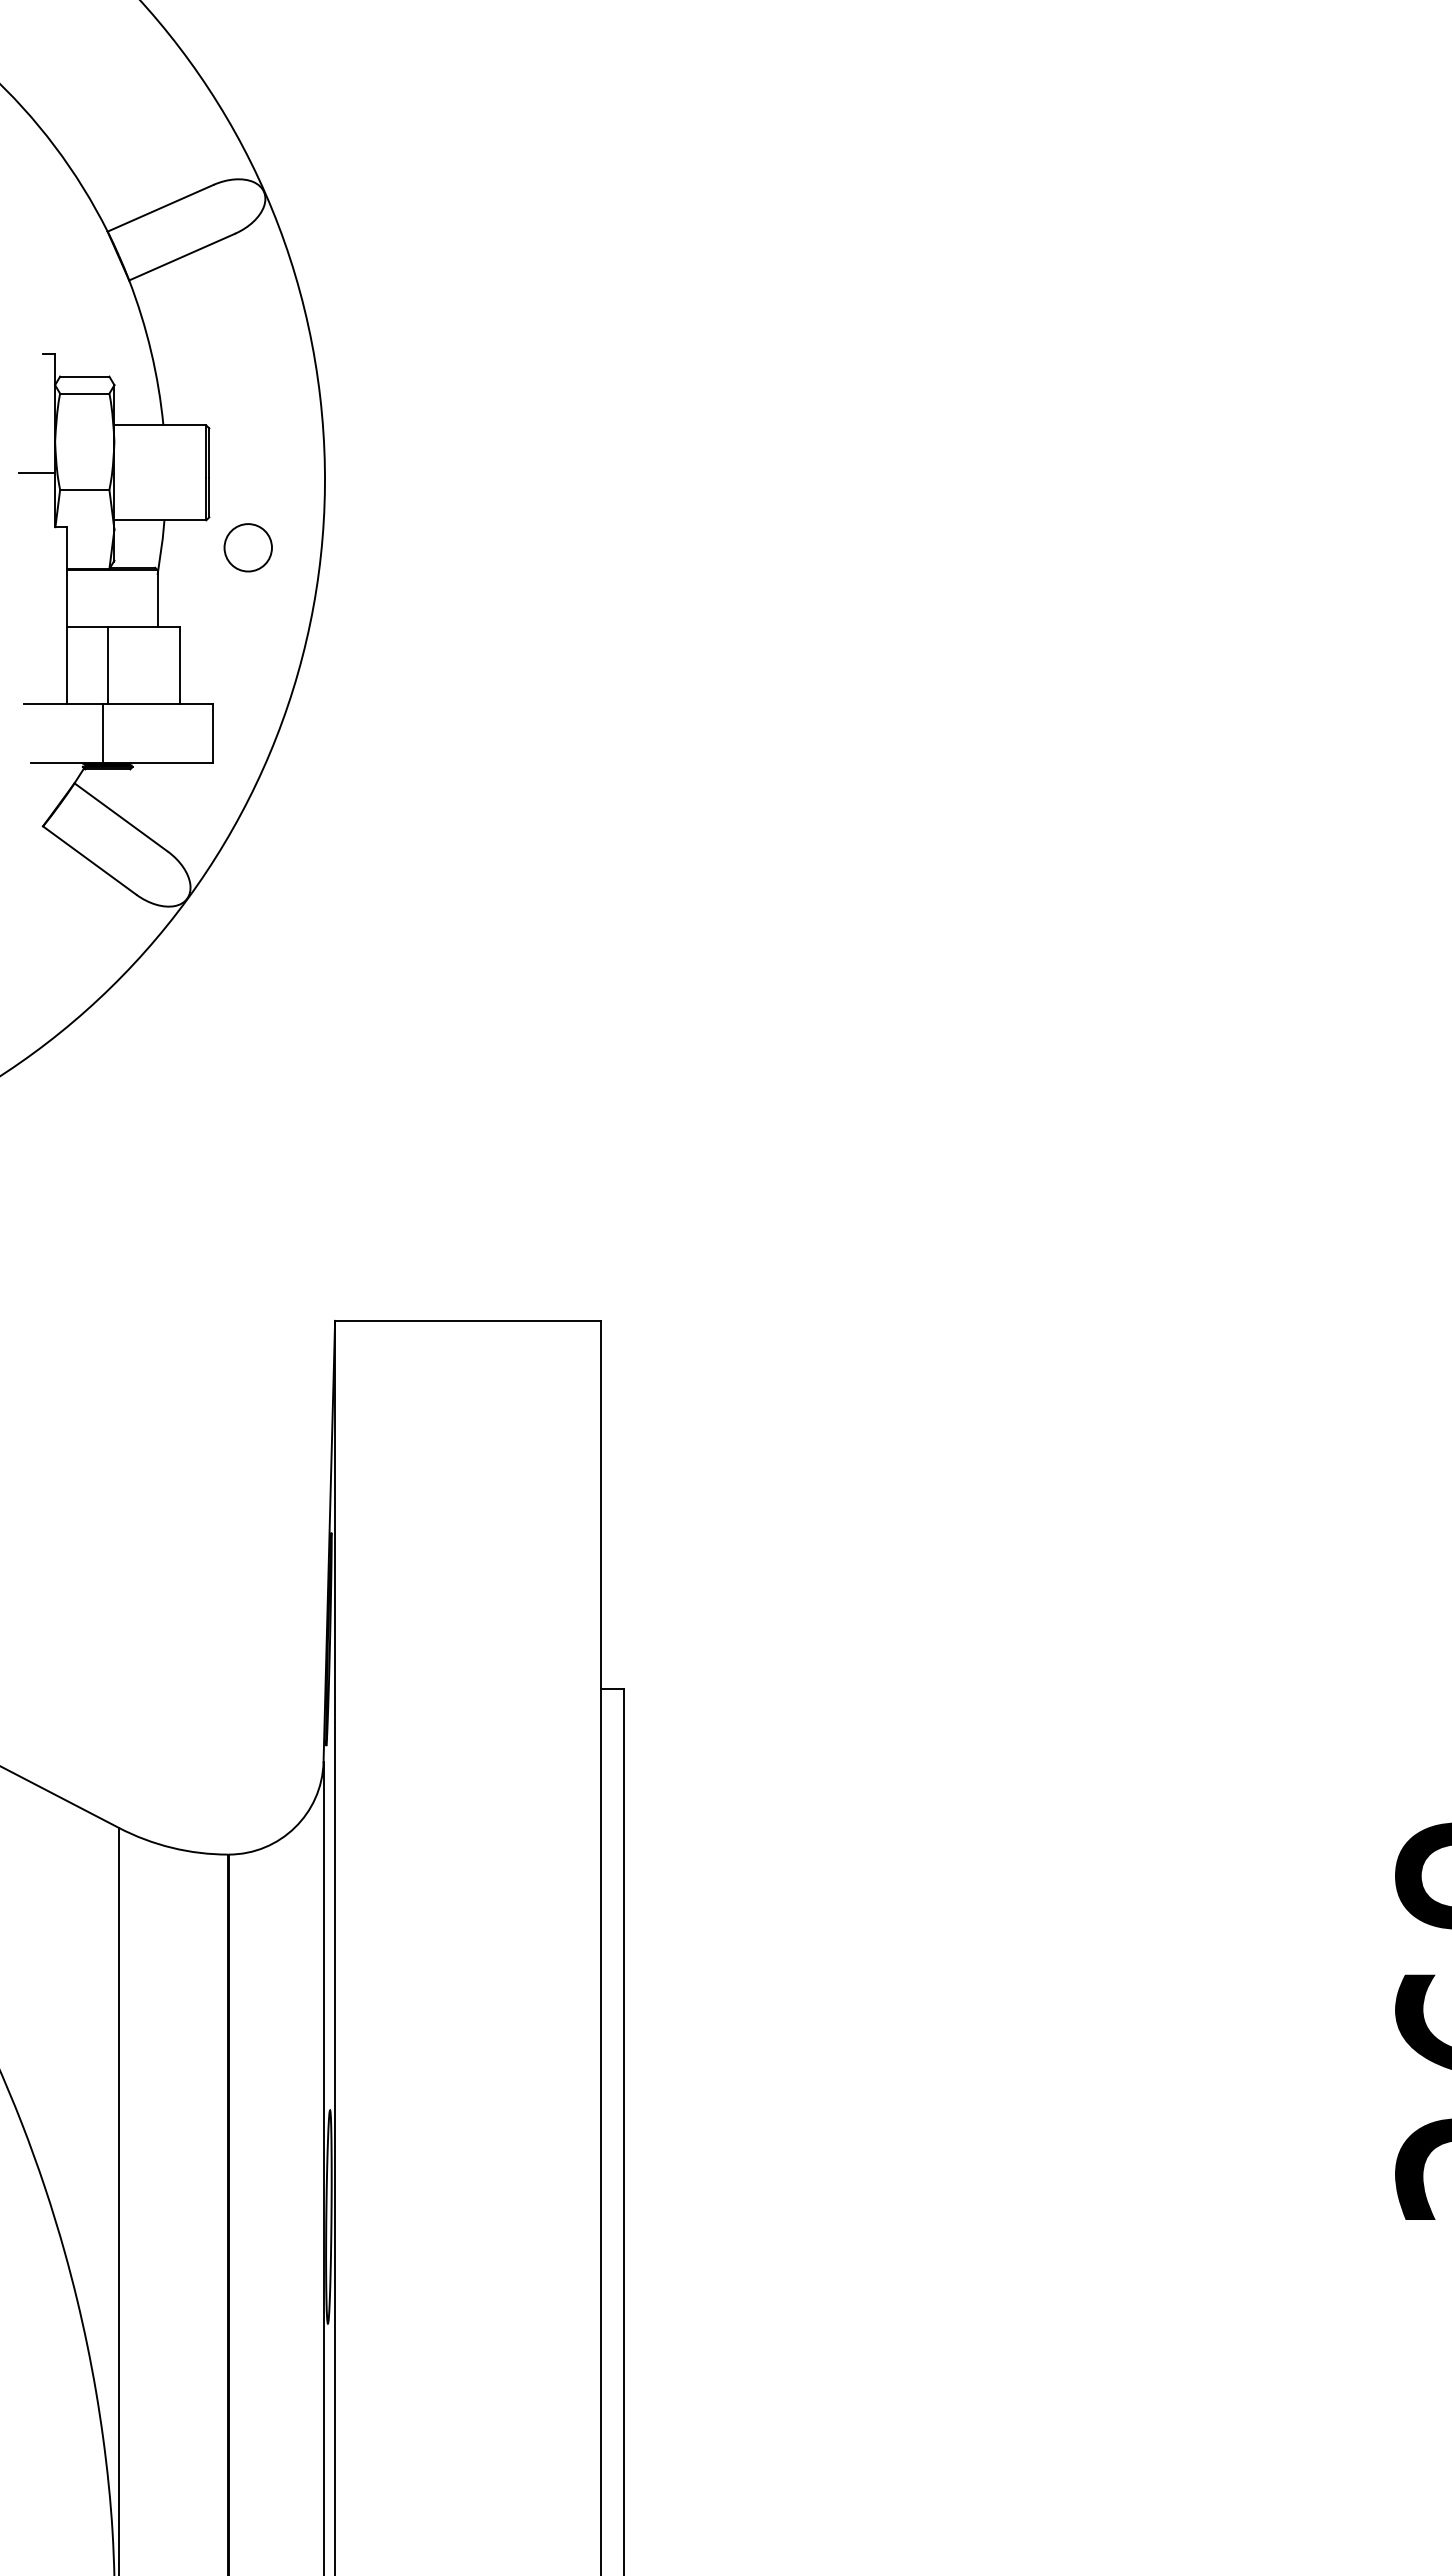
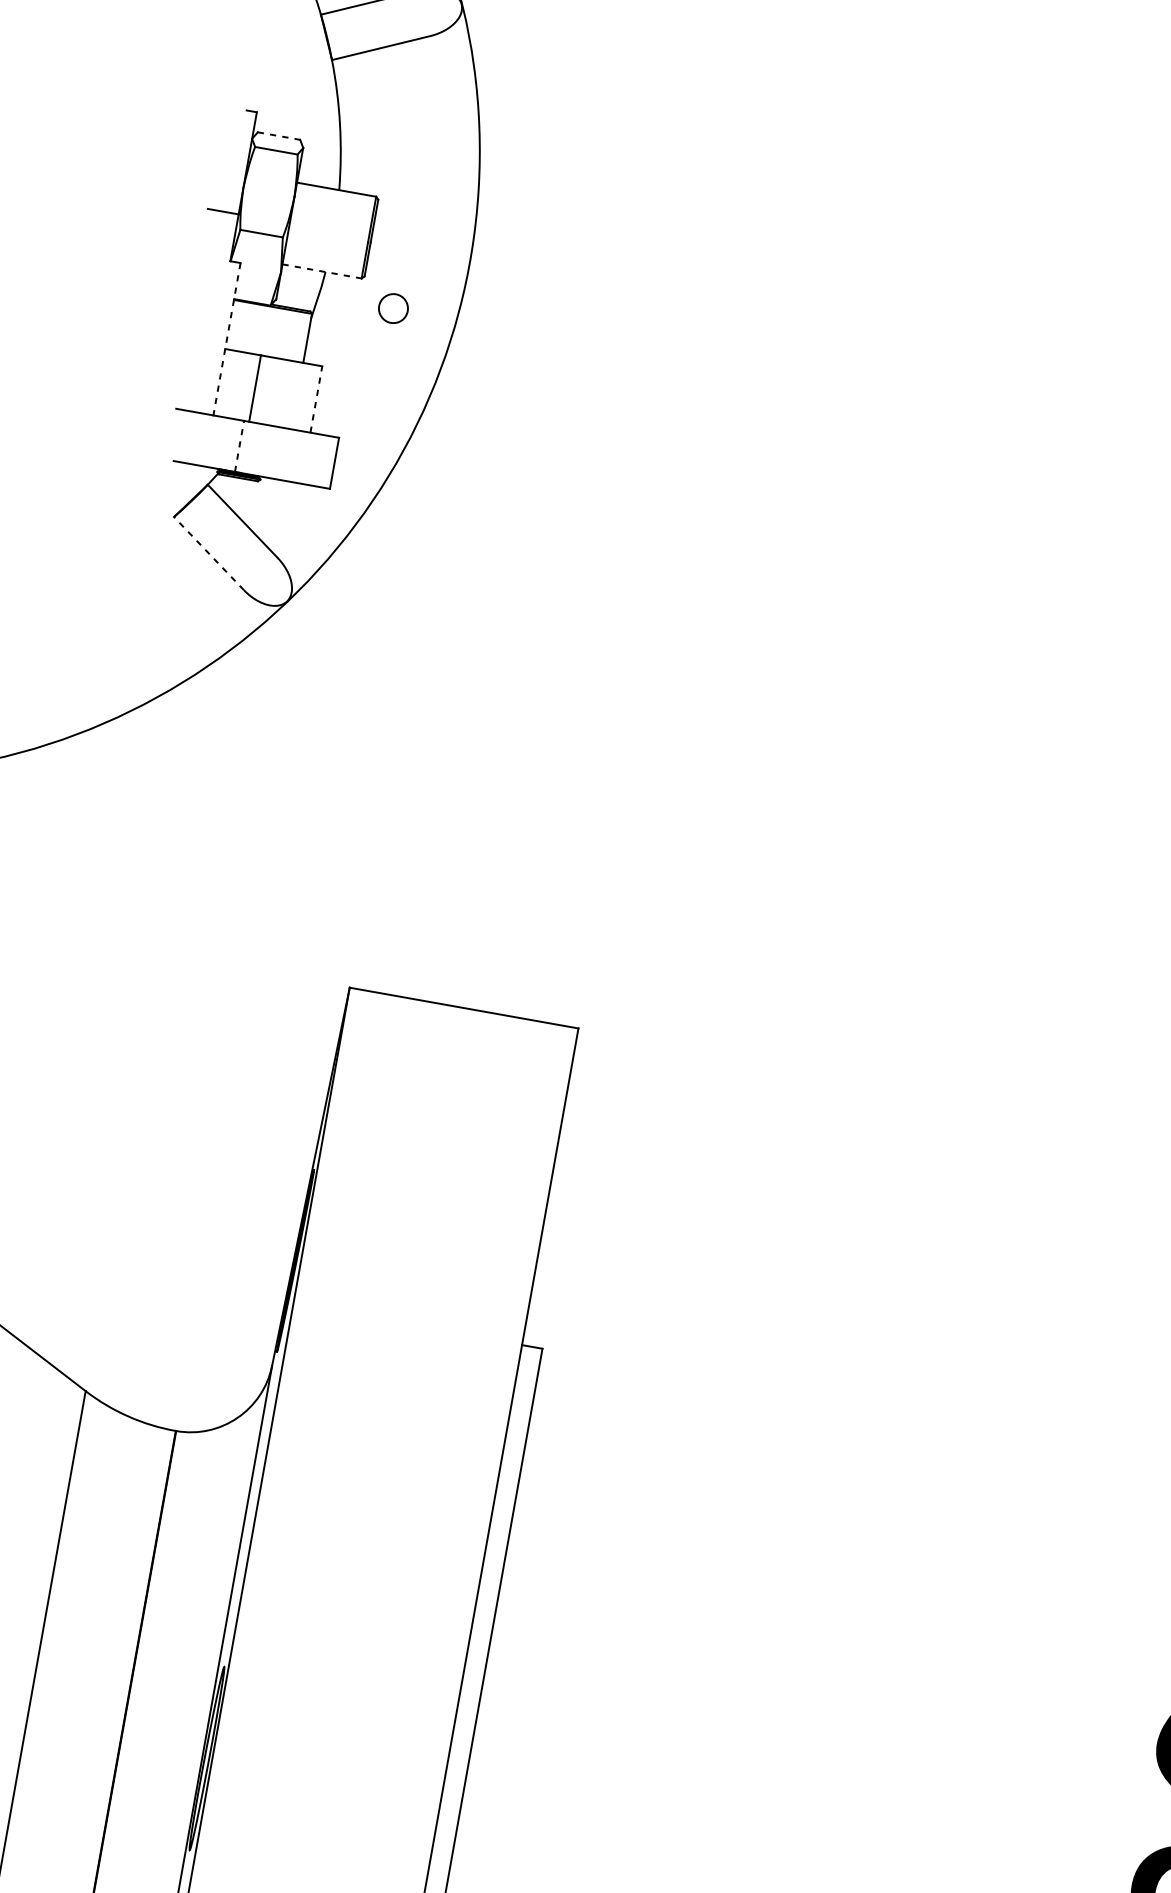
line: (84, 376) -> (278, 135), solid -> dashed
line: (160, 520) -> (322, 271), solid -> dashed
circle: (247, 547) -> (392, 308), size x0.7
line: (66, 616) -> (226, 339), solid -> dashed
line: (179, 665) -> (316, 399), solid -> dashed
line: (102, 733) -> (239, 446), solid -> dashed
line: (89, 860) -> (208, 553), solid -> dashed

